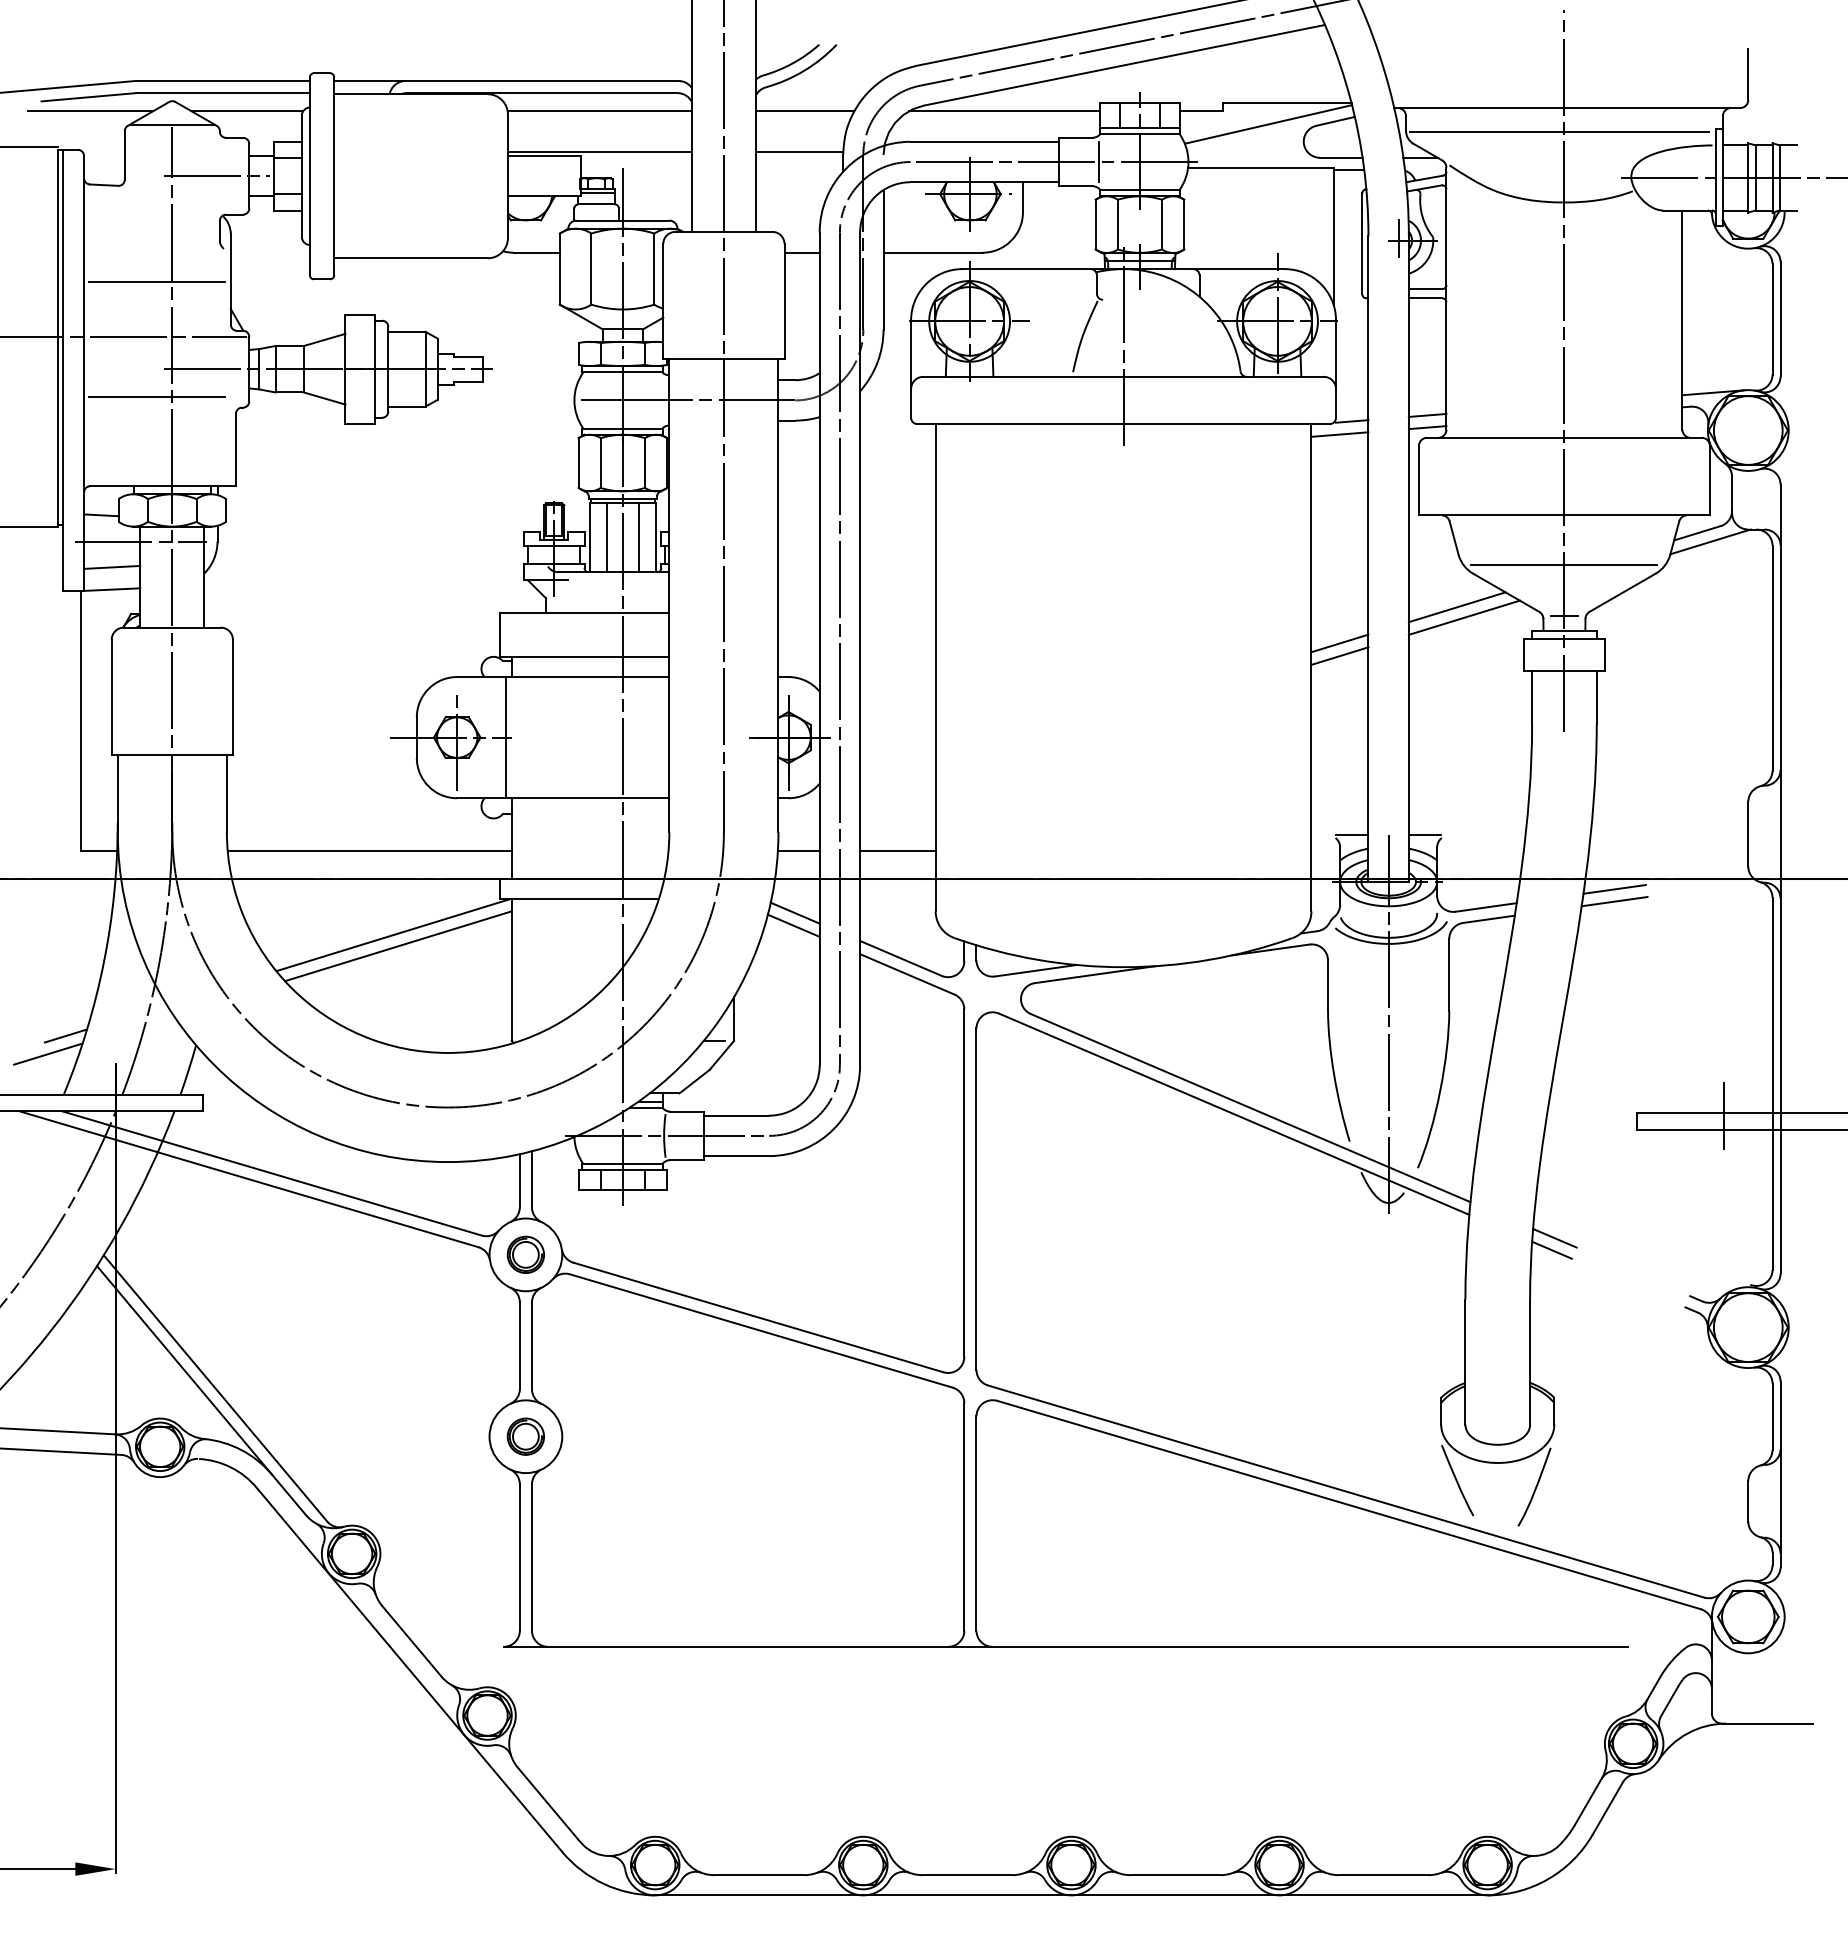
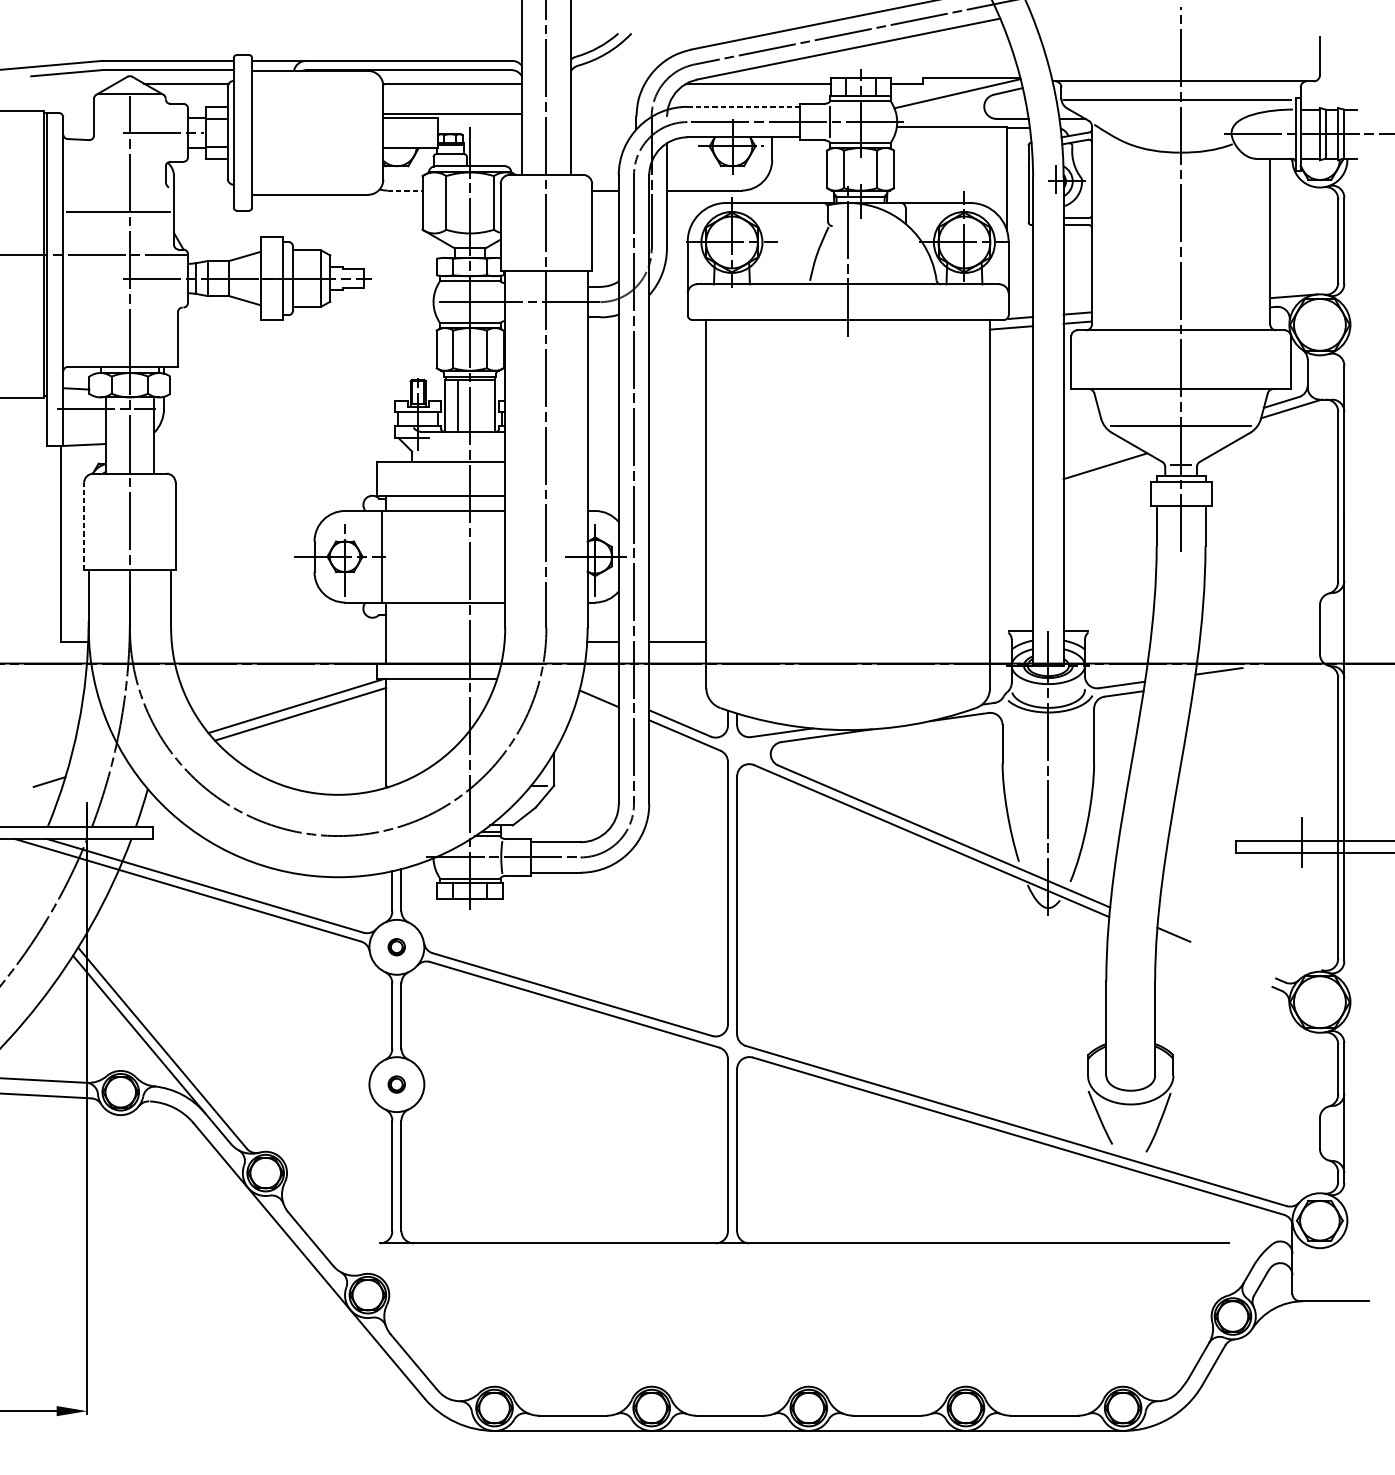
line: (90, 111) -> (68, 83), removed
line: (805, 111) -> (608, 83), removed
line: (985, 141) -> (743, 106), solid -> dashed
line: (799, 151) -> (603, 114), removed
line: (537, 252) -> (405, 190), solid -> dashed
line: (156, 397) -> (117, 299), removed
line: (639, 537) -> (482, 405), removed
line: (112, 566) -> (84, 427), removed
line: (1456, 607) -> (1099, 458), removed
line: (1339, 643) -> (1011, 485), removed
line: (1339, 655) -> (1011, 494), removed
line: (111, 697) -> (83, 526), solid -> dashed
line: (369, 850) -> (278, 641), removed
line: (1614, 901) -> (1218, 680), removed
line: (794, 912) -> (599, 688), removed
line: (48, 1053) -> (36, 795), removed
line: (1551, 1249) -> (1171, 943), removed
part: (525, 1254) -> (396, 947), size x0.6
part: (525, 1436) -> (396, 1084), size x0.6

